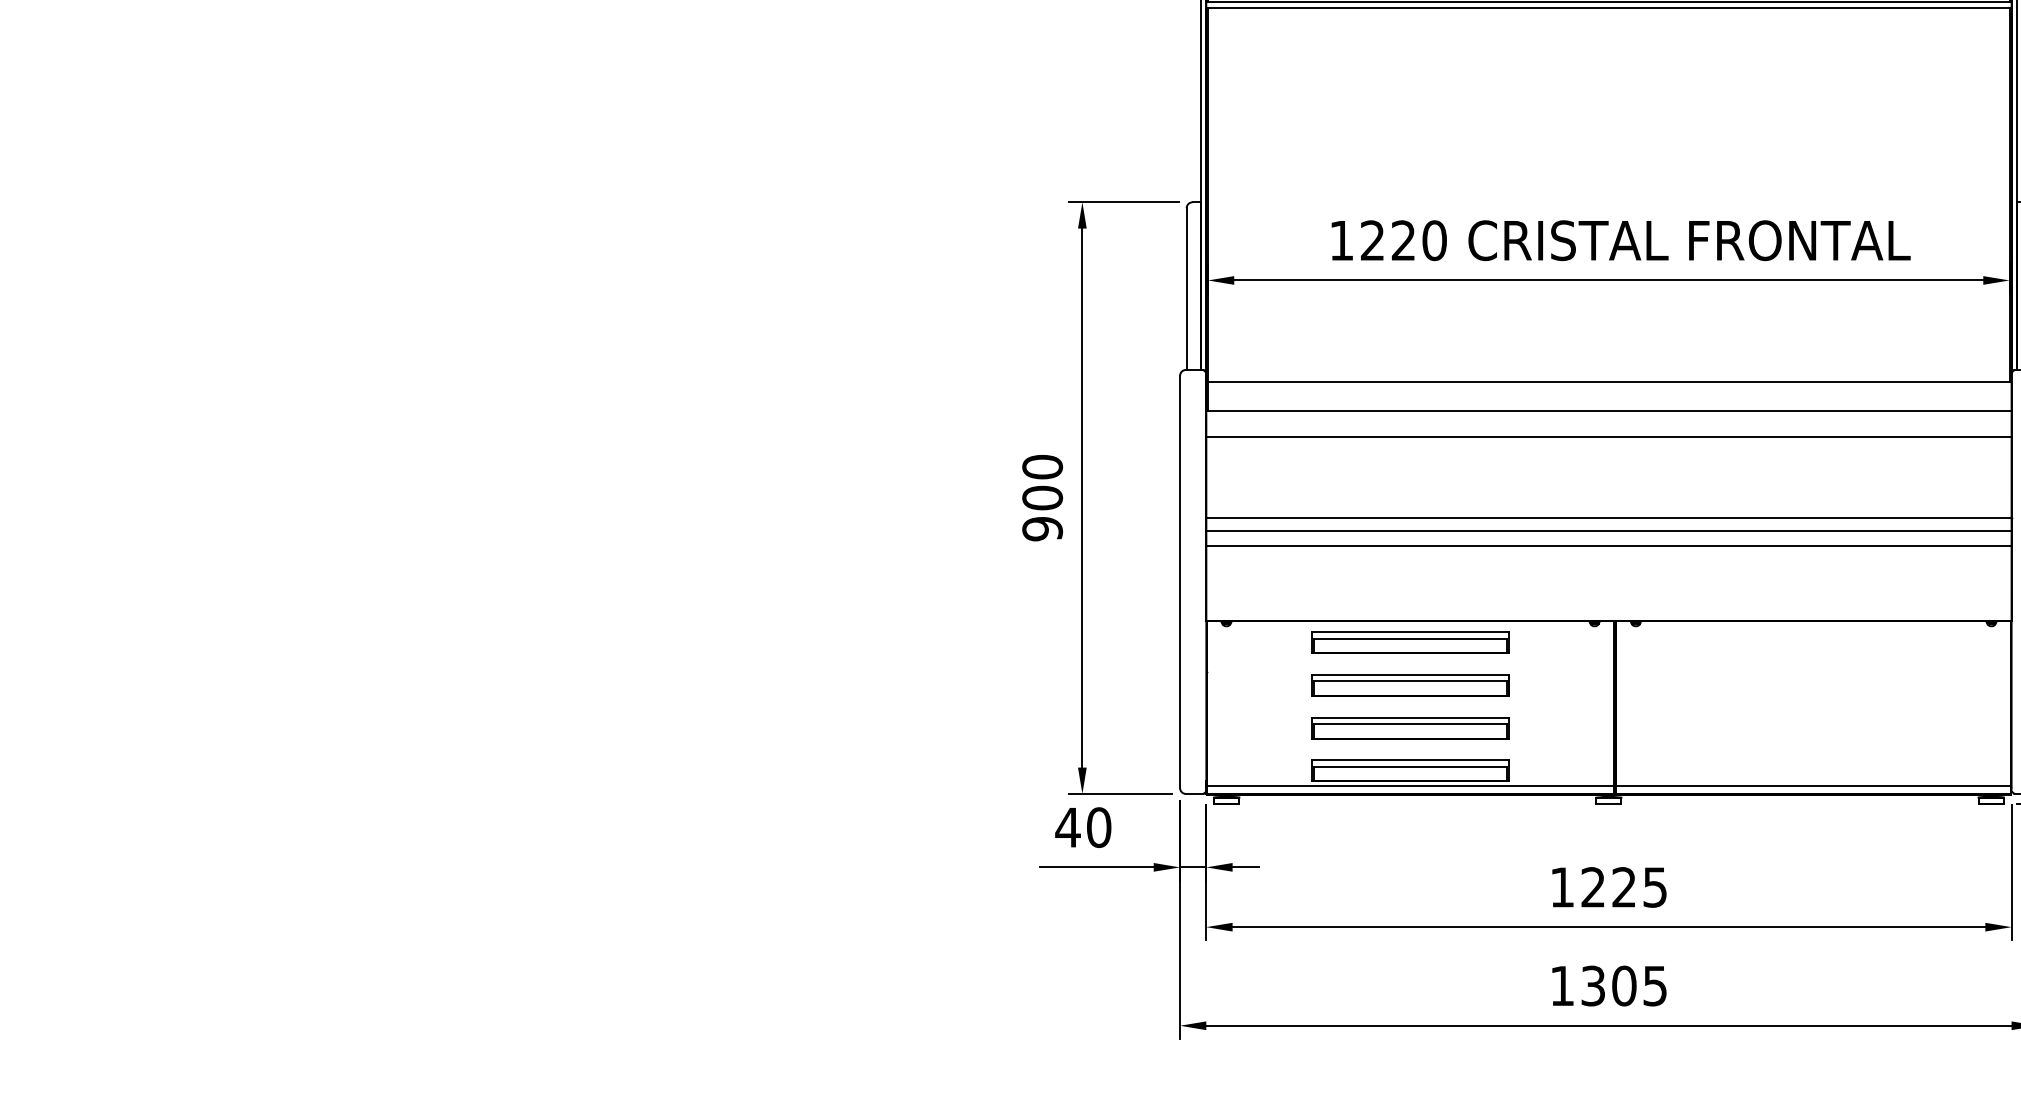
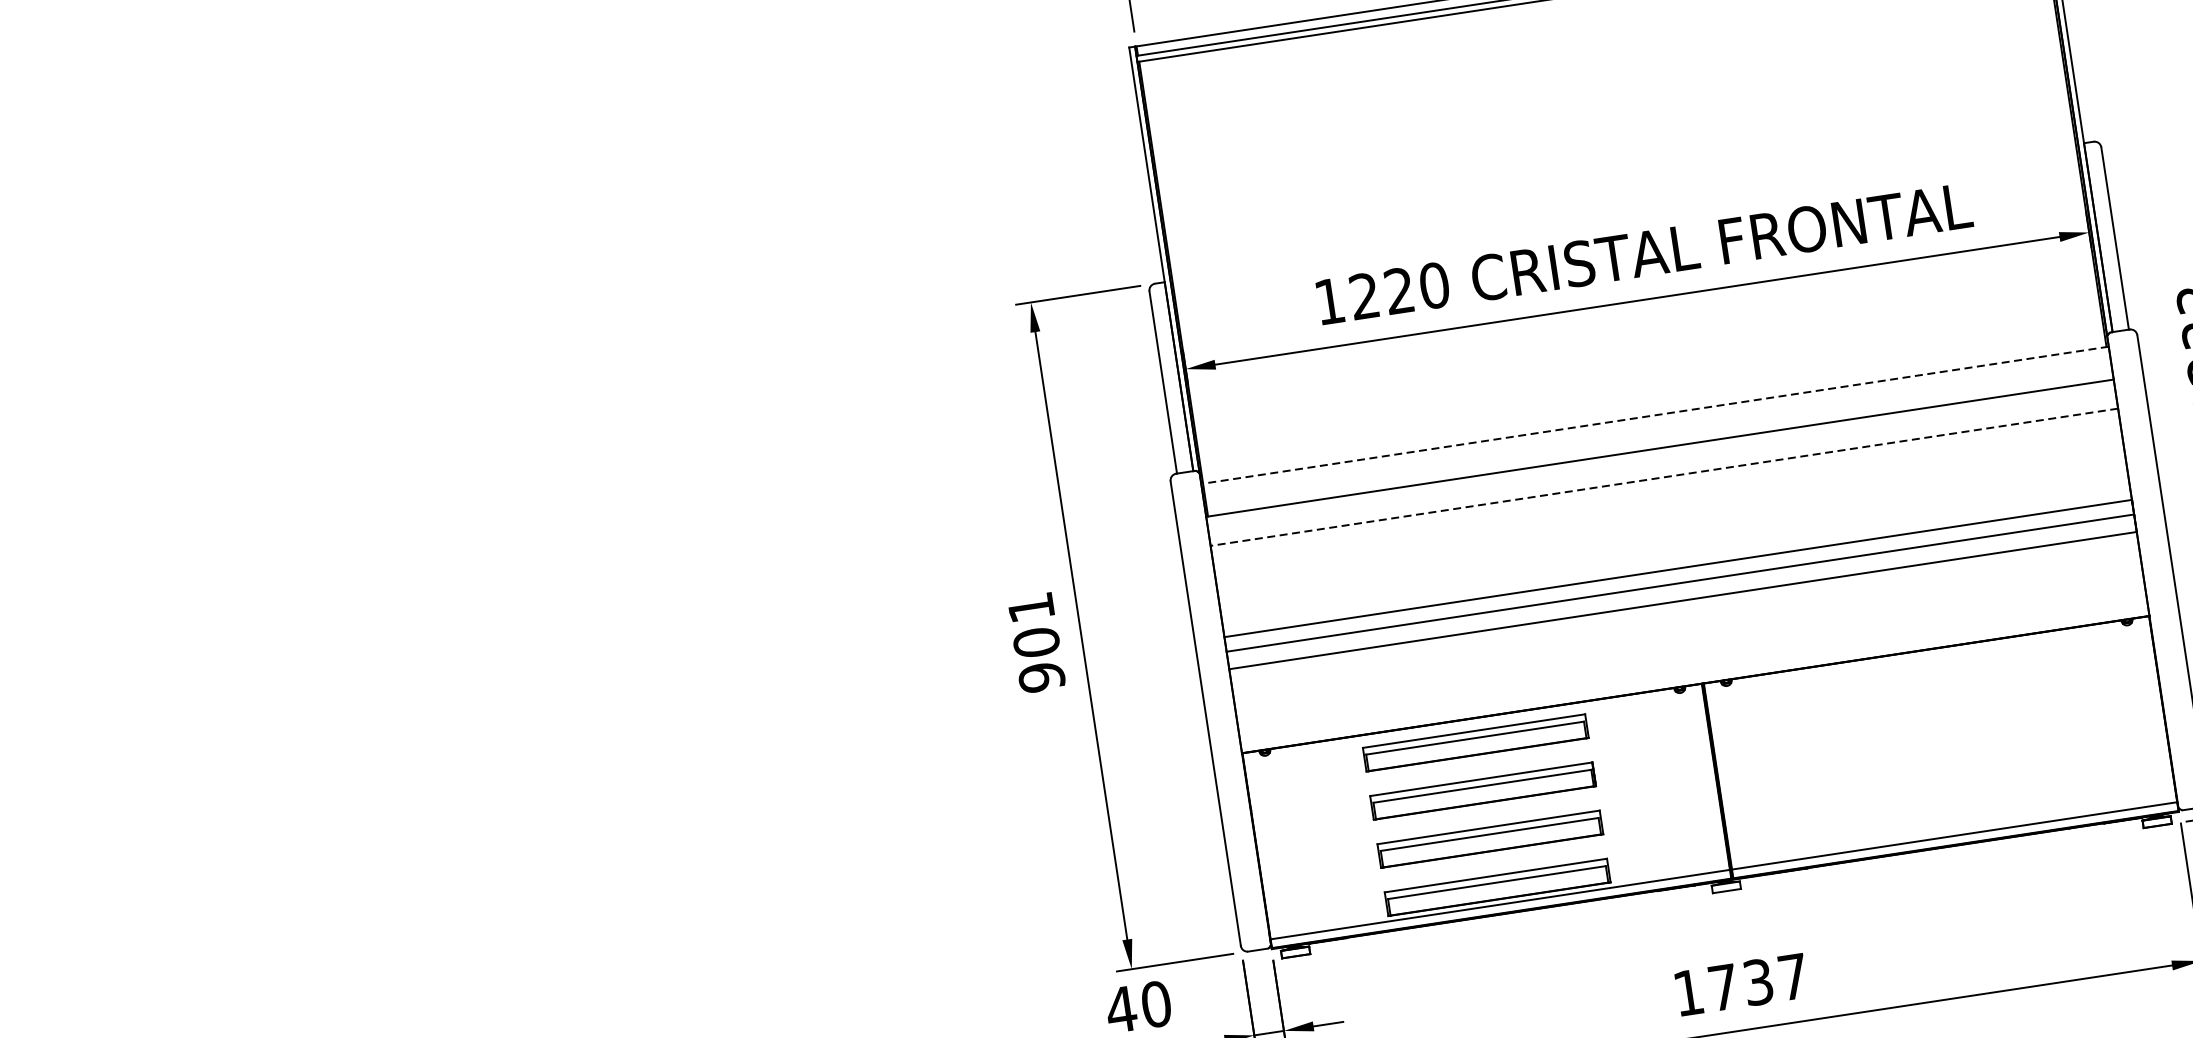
line: (1609, 382) -> (1655, 415), solid -> dashed
line: (1608, 437) -> (1663, 477), solid -> dashed
text: (1042, 466) -> (1031, 607), 900 -> 901
text: (1623, 887) -> (1757, 982), 1225 -> 1737

